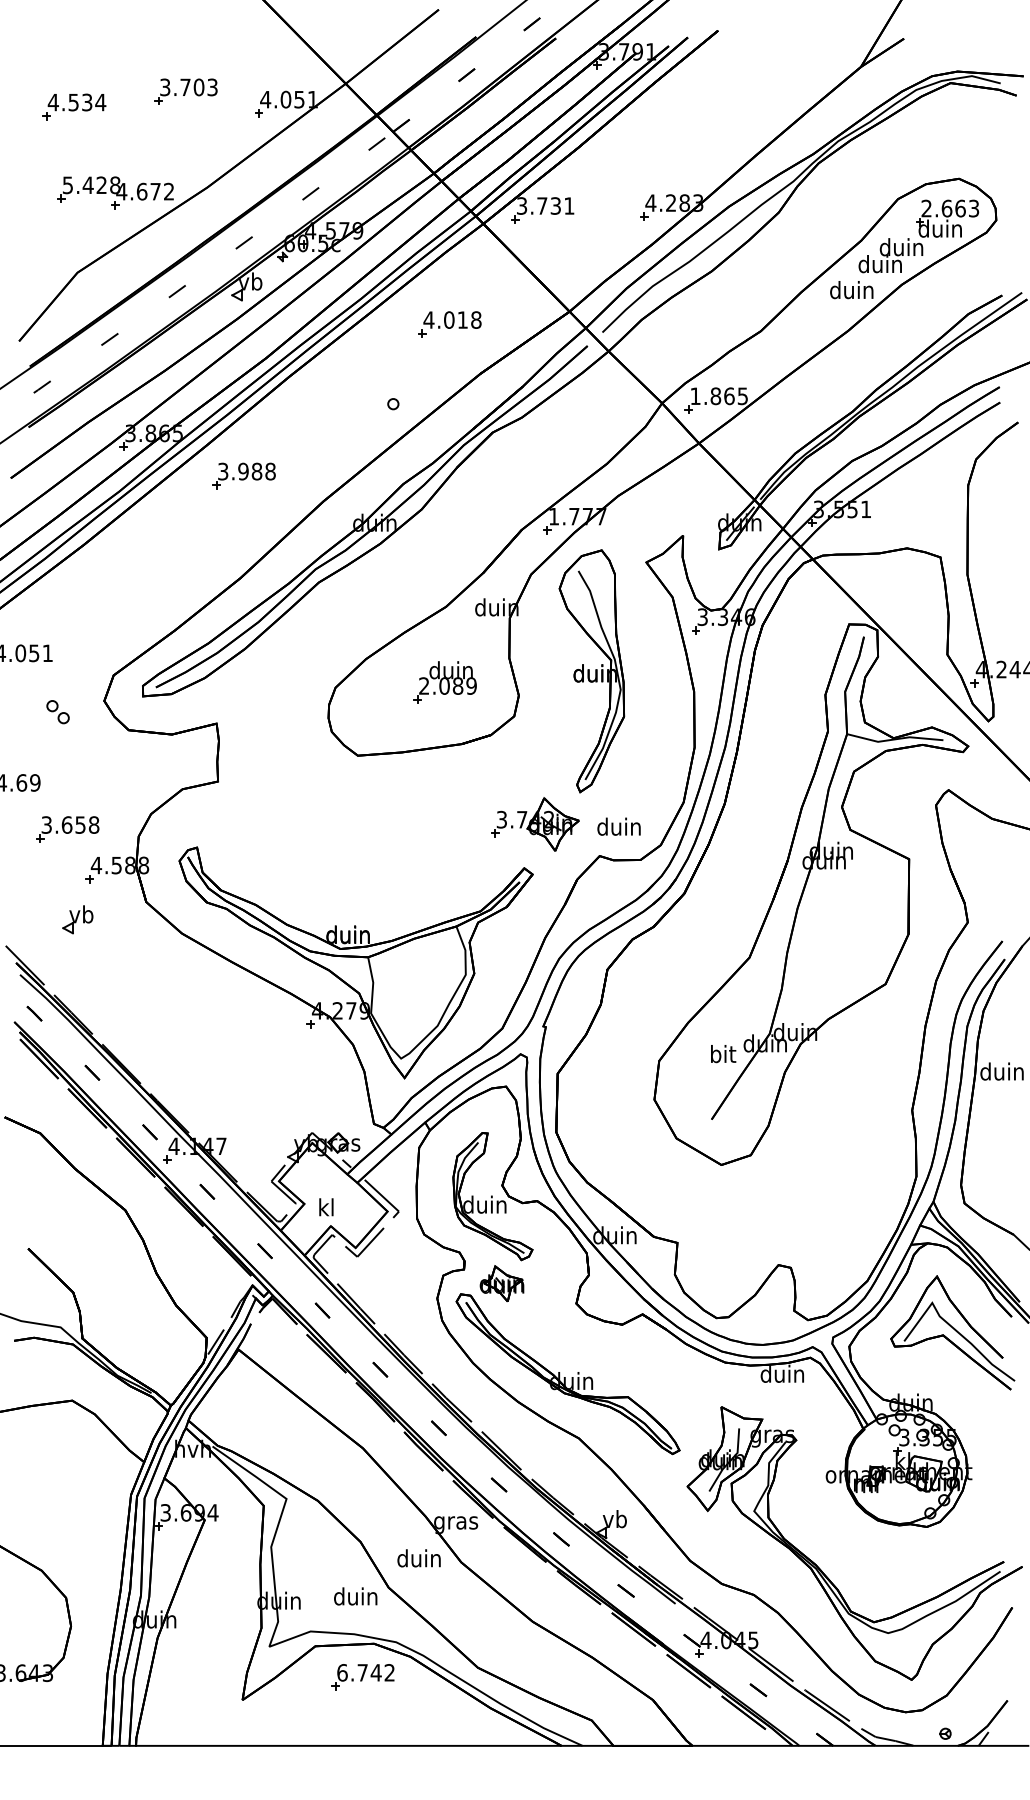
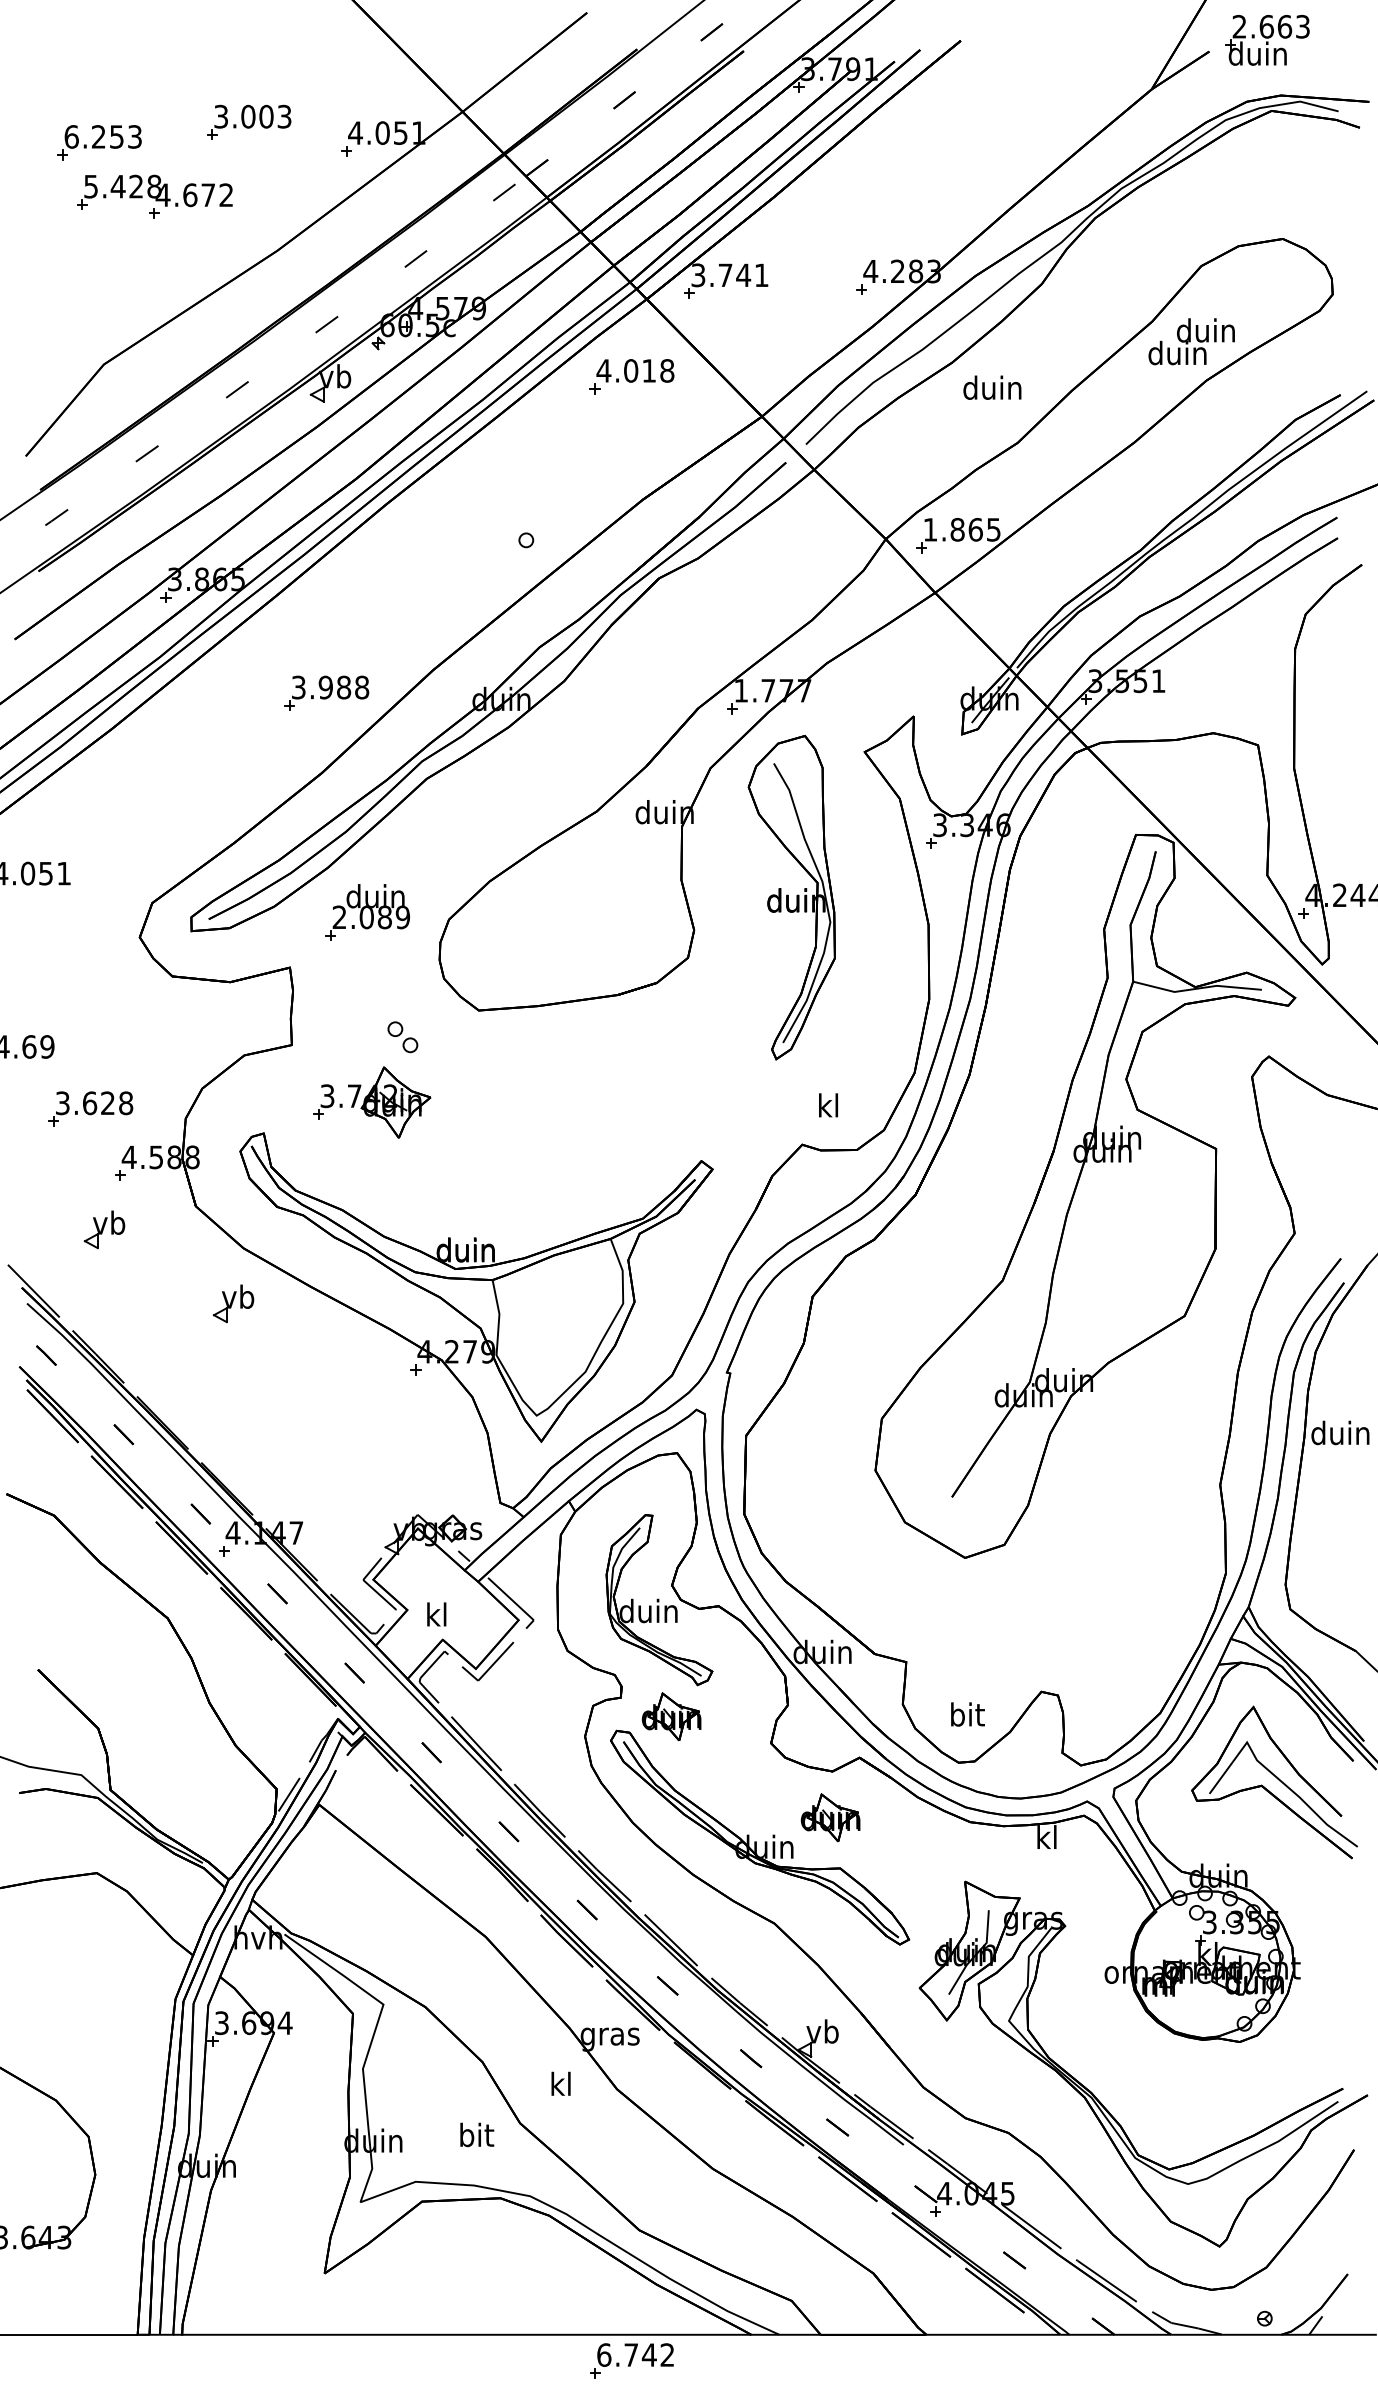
text: (185, 87) -> (248, 116), 3.703 -> 3.003
text: (77, 102) -> (103, 136), 4.534 -> 6.253
part: (115, 192) -> (154, 196), moved
text: (555, 206) -> (743, 275), 3.731 -> 3.741
part: (947, 218) -> (1267, 40), moved
text: (851, 289) -> (992, 387), moved
part: (449, 324) -> (631, 376), moved
part: (243, 475) -> (326, 692), moved
part: (445, 682) -> (367, 912), moved
part: (57, 712) -> (402, 1037), moved
part: (535, 824) -> (372, 1102), moved
text: (80, 825) -> (107, 1103), 3.658 -> 3.628
text: (619, 826) -> (828, 1105), duin -> kl
part: (174, 974) -> (233, 1303), added
text: (723, 1054) -> (967, 1714), moved
part: (620, 1359) -> (830, 1817), added
text: (782, 1374) -> (1046, 1837), duin -> kl
text: (418, 1557) -> (560, 2083), duin -> kl
text: (355, 1596) -> (475, 2134), duin -> bit
part: (362, 1676) -> (631, 2360), moved

